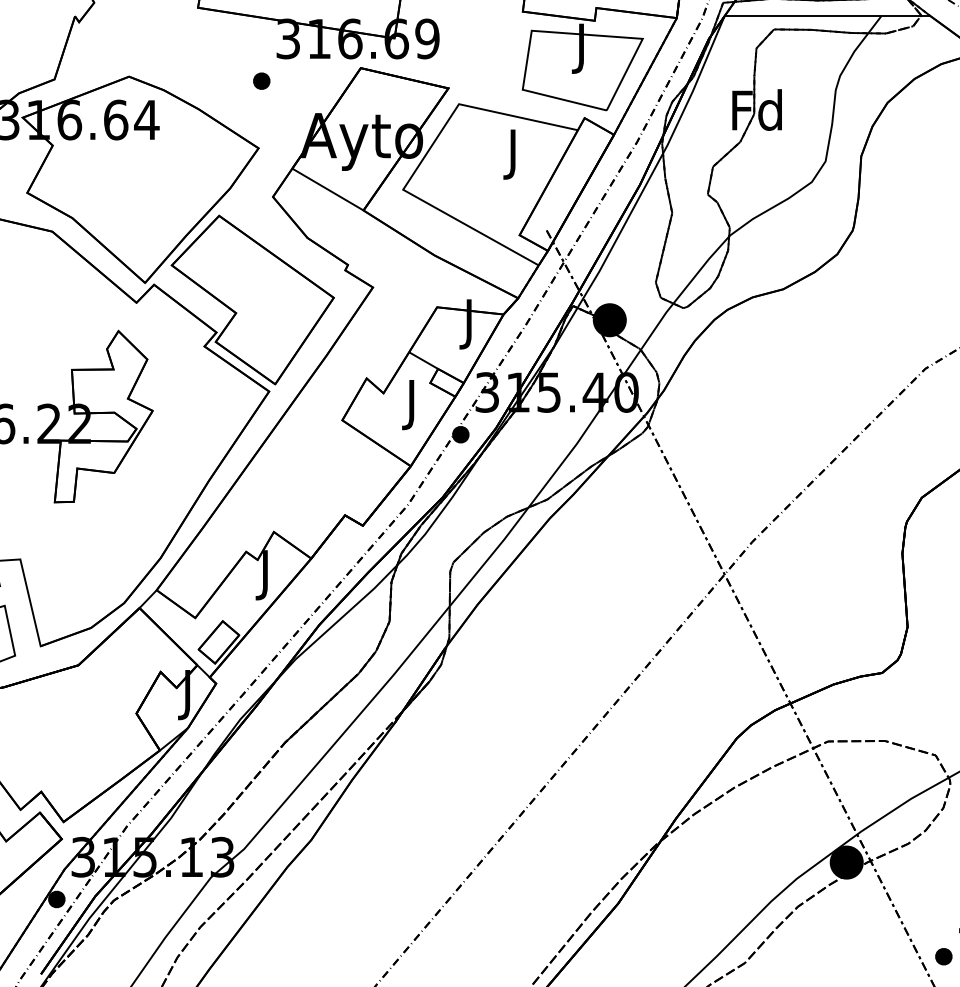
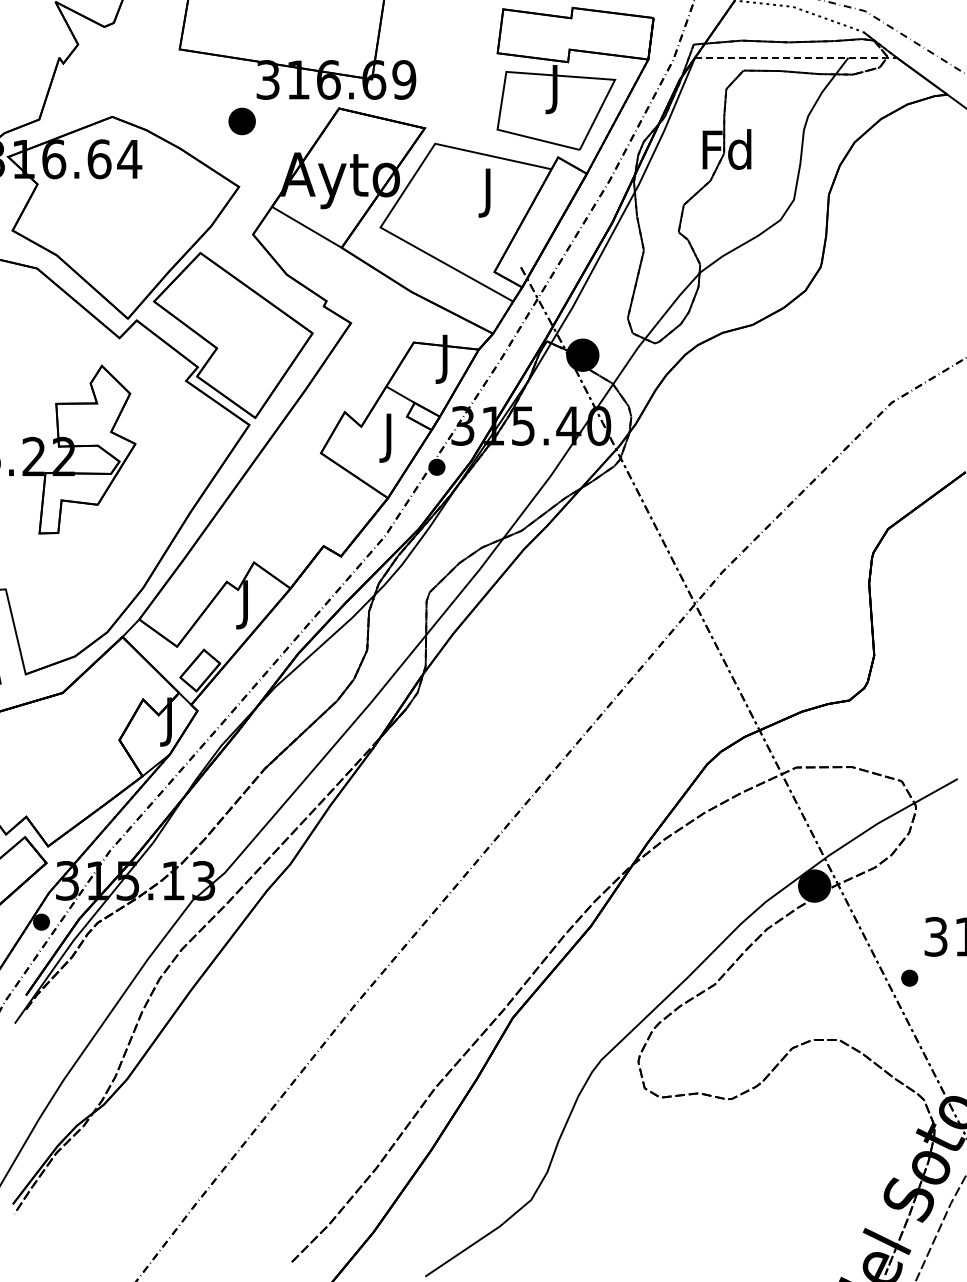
line: (827, 16) -> (795, 57), solid -> dashed
part: (261, 80) -> (241, 120), size x1.6

